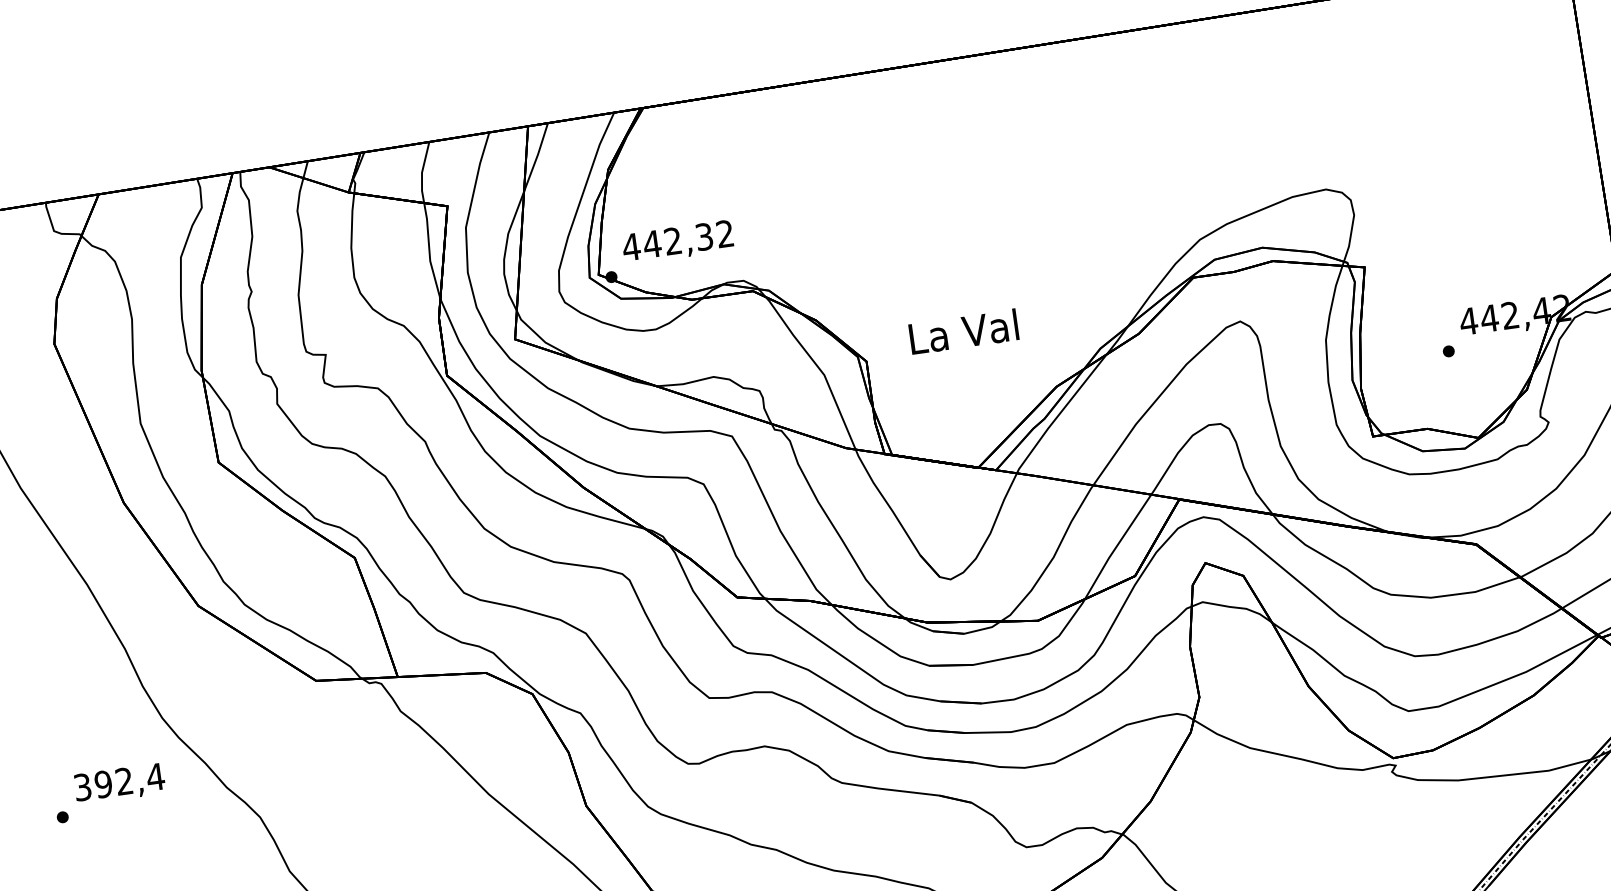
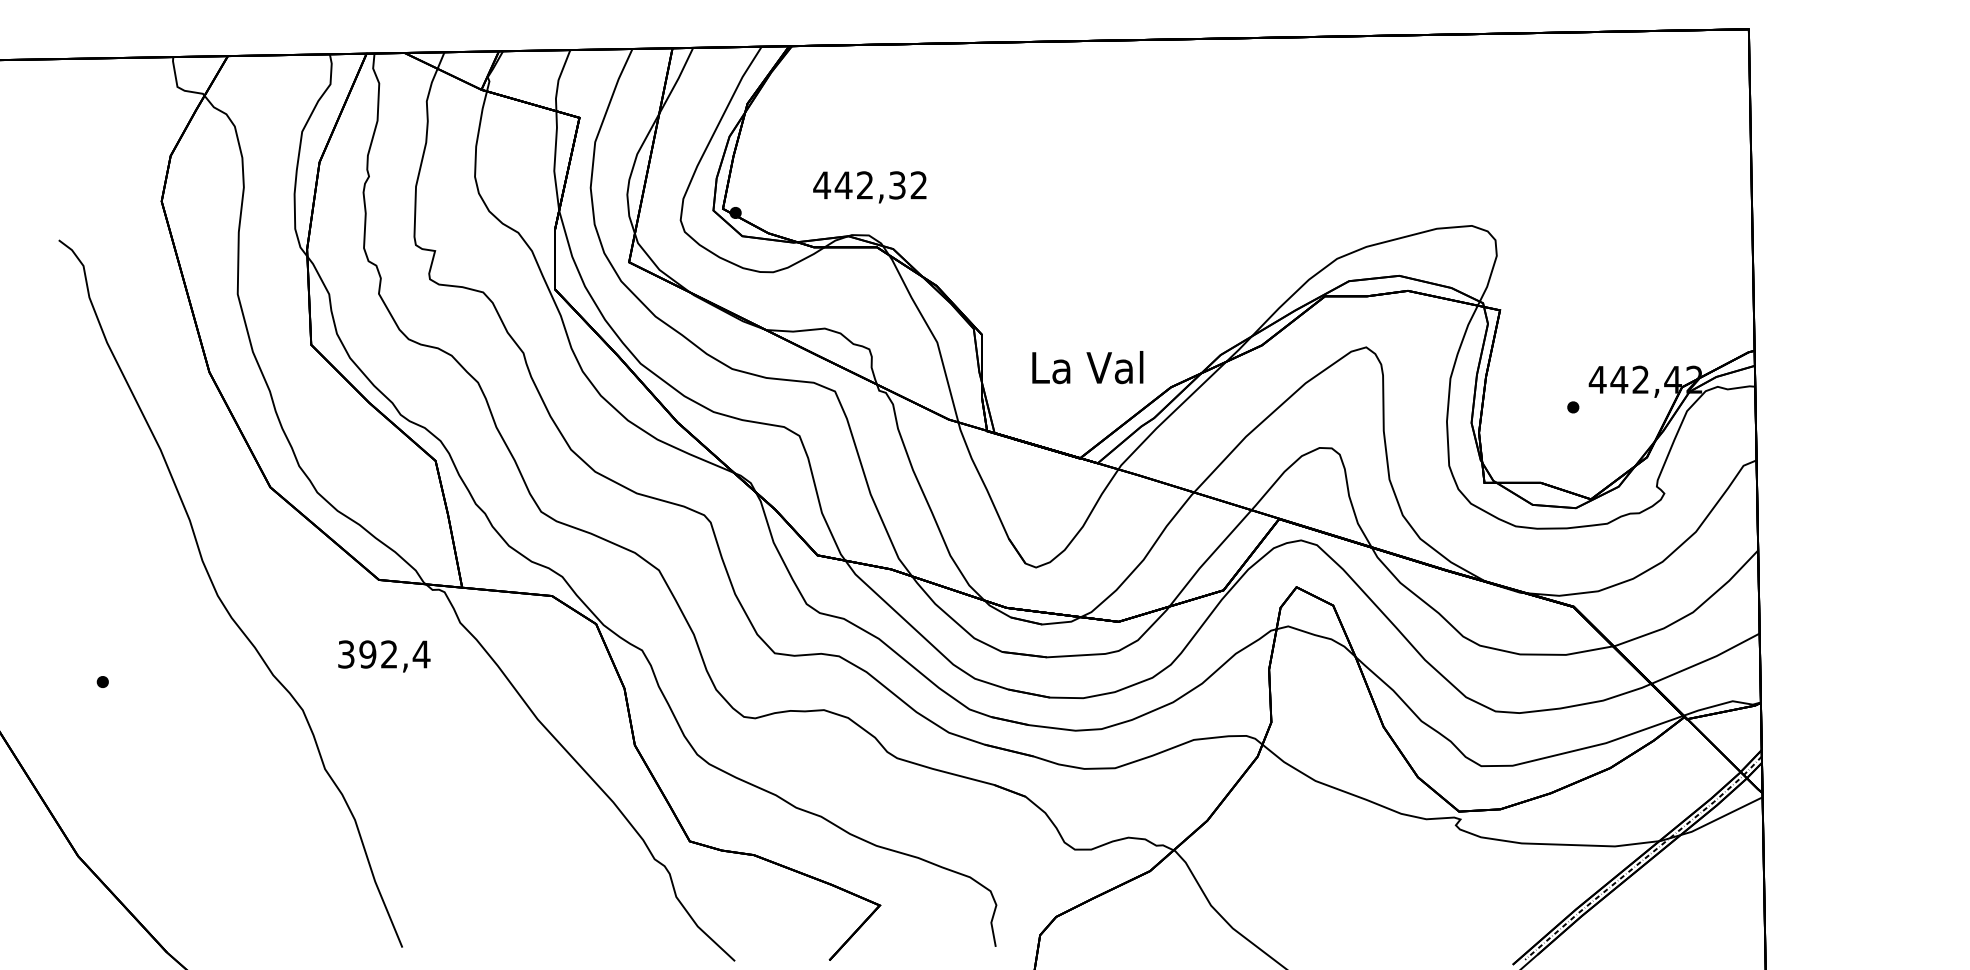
text: (677, 242) -> (869, 187), moved
text: (963, 331) -> (1087, 367), moved
text: (119, 784) -> (384, 656), moved

